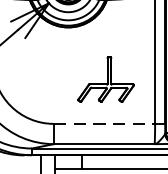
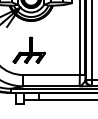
part: (106, 78) -> (29, 49), moved
line: (104, 124) -> (51, 75), dashed -> solid

